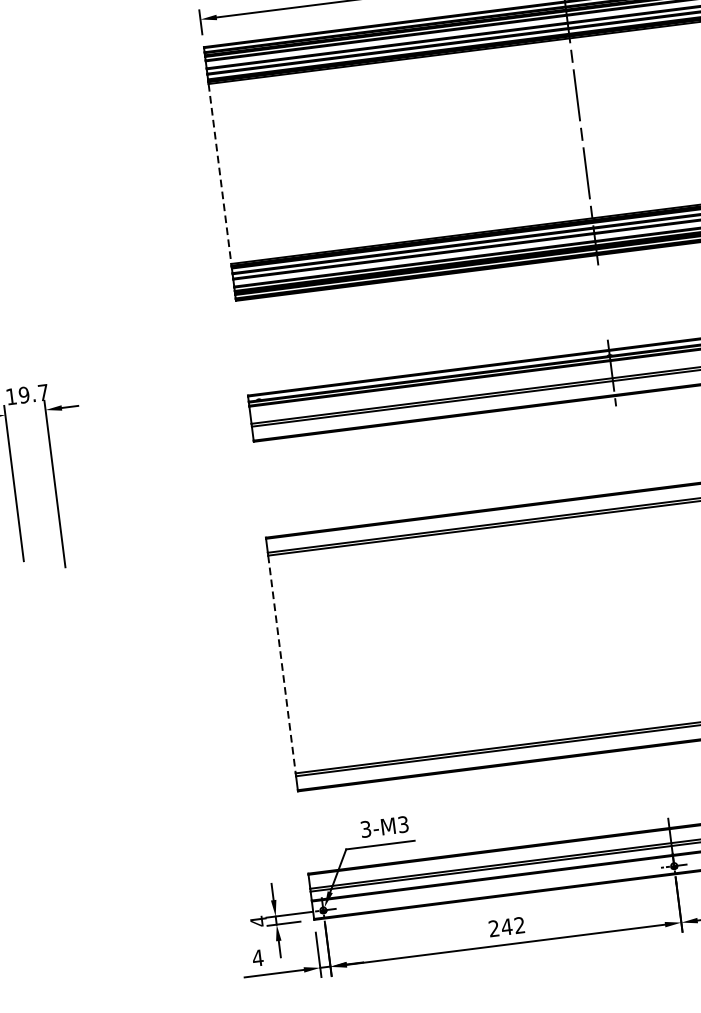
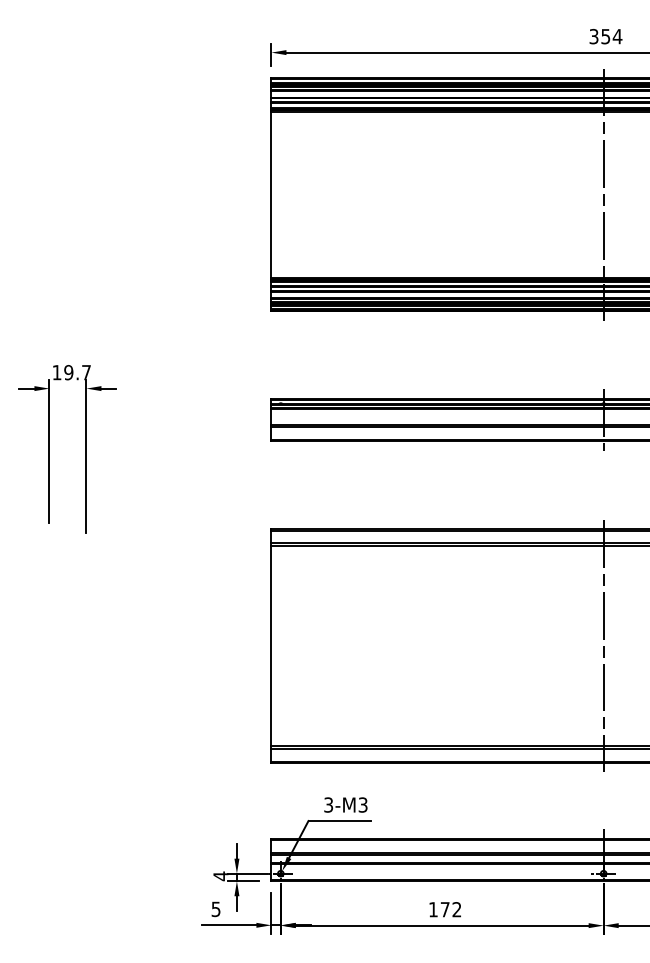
line: (220, 173) -> (271, 194), dashed -> solid
line: (642, 619) -> (603, 646), added
line: (282, 664) -> (271, 646), dashed -> solid
text: (500, 927) -> (439, 909), 242 -> 172
text: (257, 958) -> (215, 909), 4 -> 5

